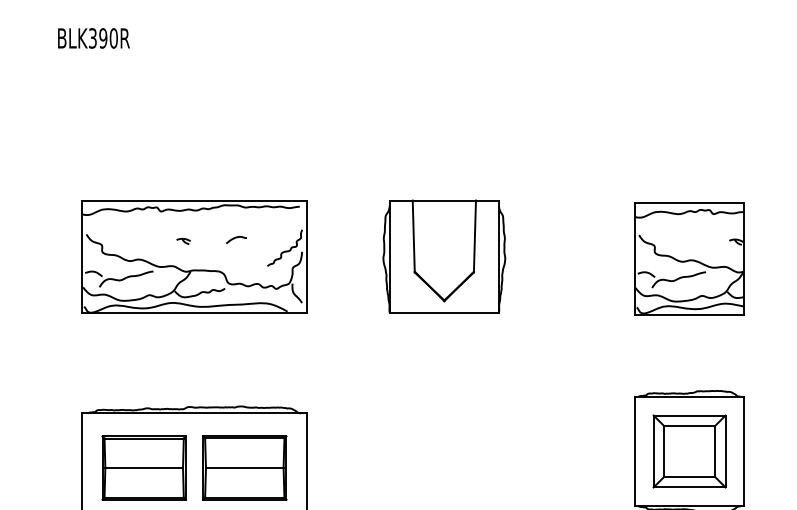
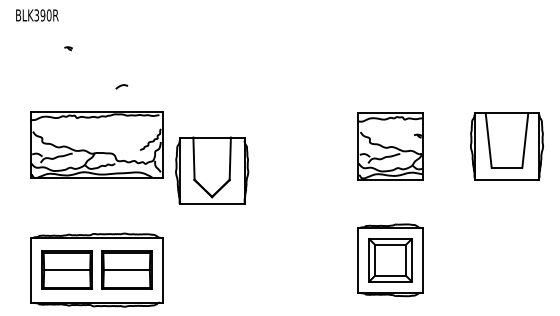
curve: (235, 239) -> (121, 86), moved
part: (183, 240) -> (68, 48), moved
part: (444, 256) -> (212, 170), moved

